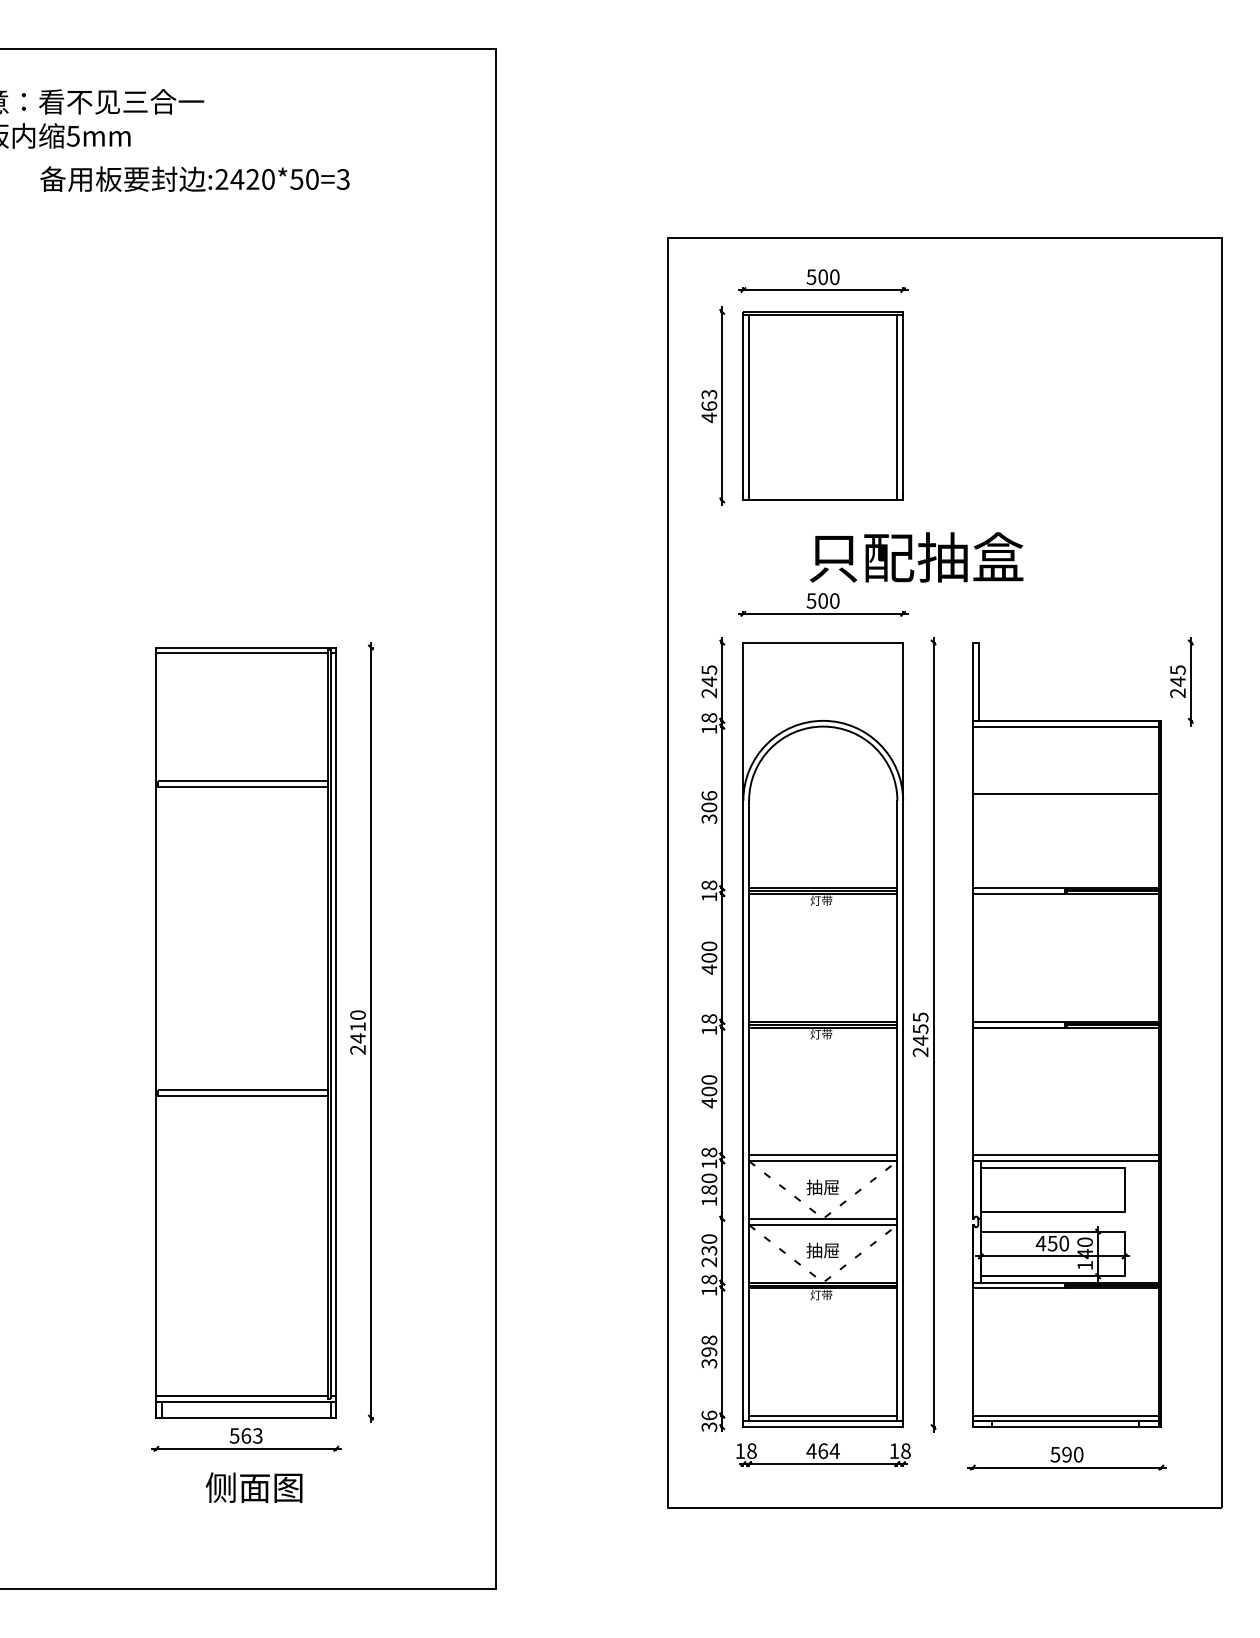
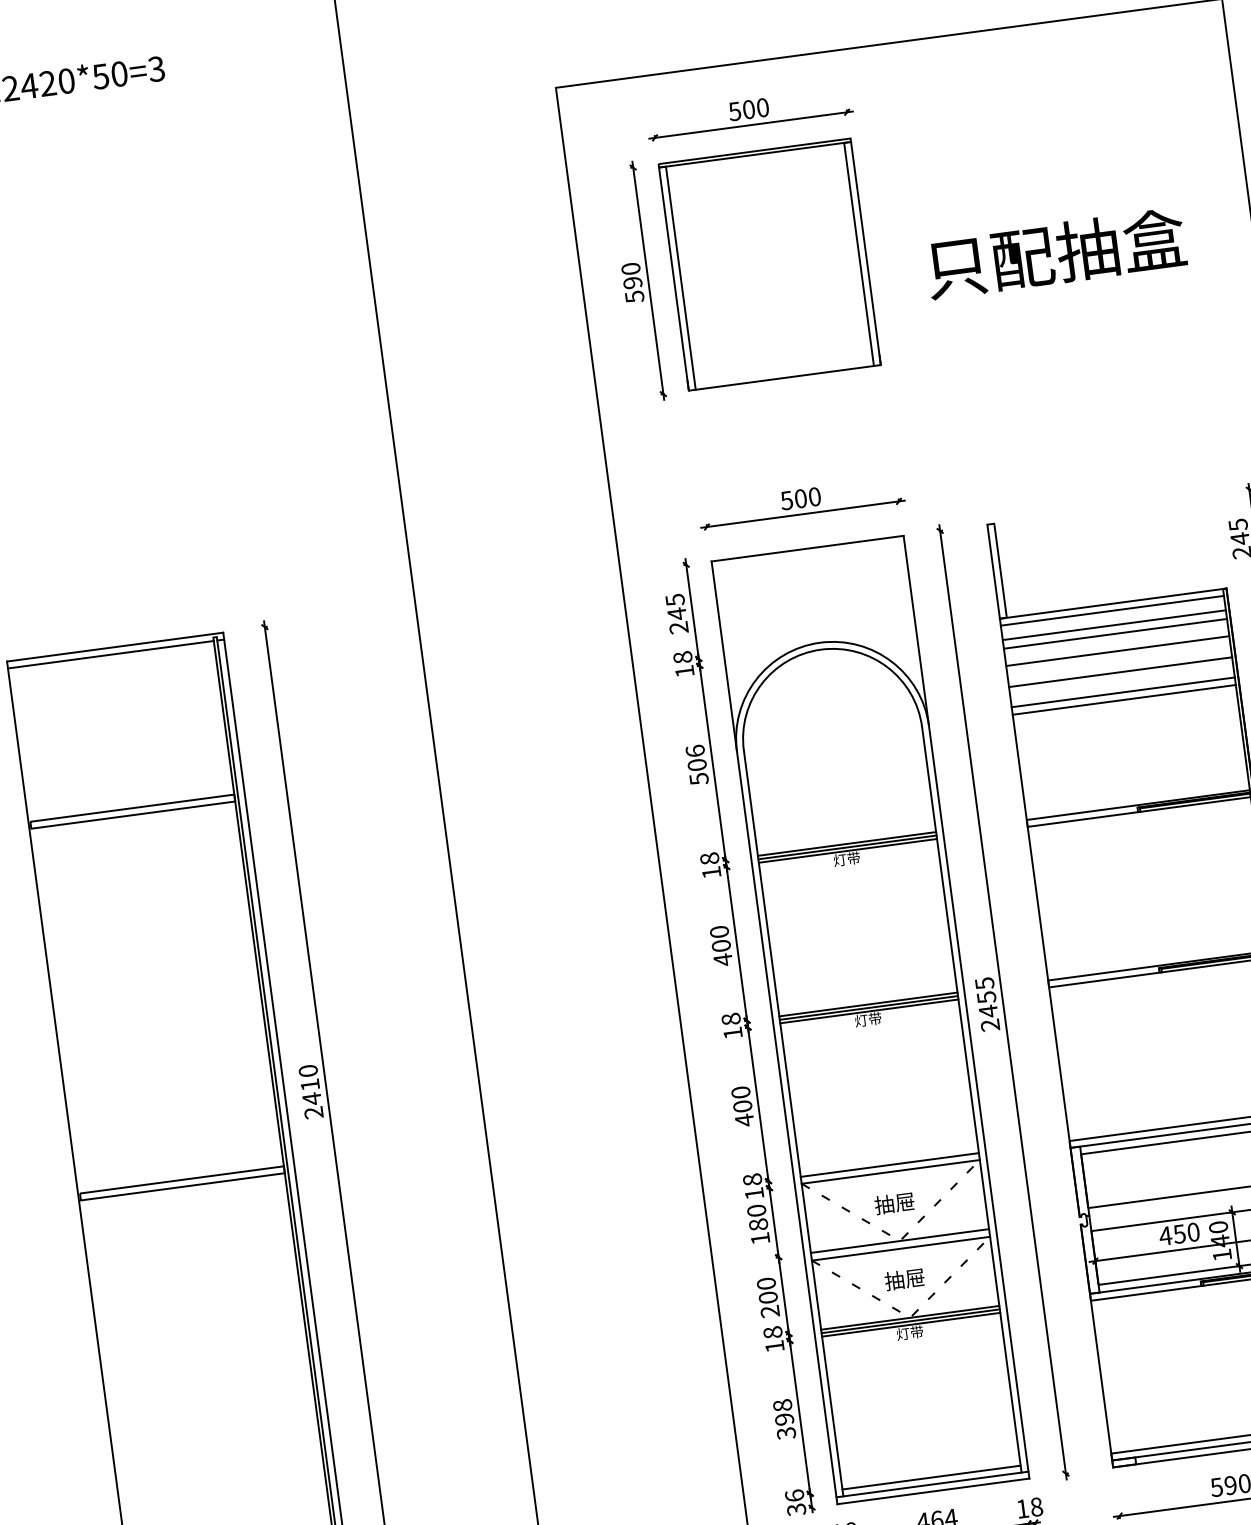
text: (709, 406) -> (633, 283), 463 -> 590
text: (916, 557) -> (1055, 253), moved
line: (1065, 738) -> (1114, 625), added
line: (1065, 745) -> (1115, 633), added
line: (1065, 760) -> (1117, 651), added
line: (1065, 777) -> (1120, 671), added
line: (1065, 800) -> (1124, 699), added
text: (708, 818) -> (697, 778), 306 -> 506
text: (709, 1250) -> (768, 1297), 230 -> 200

